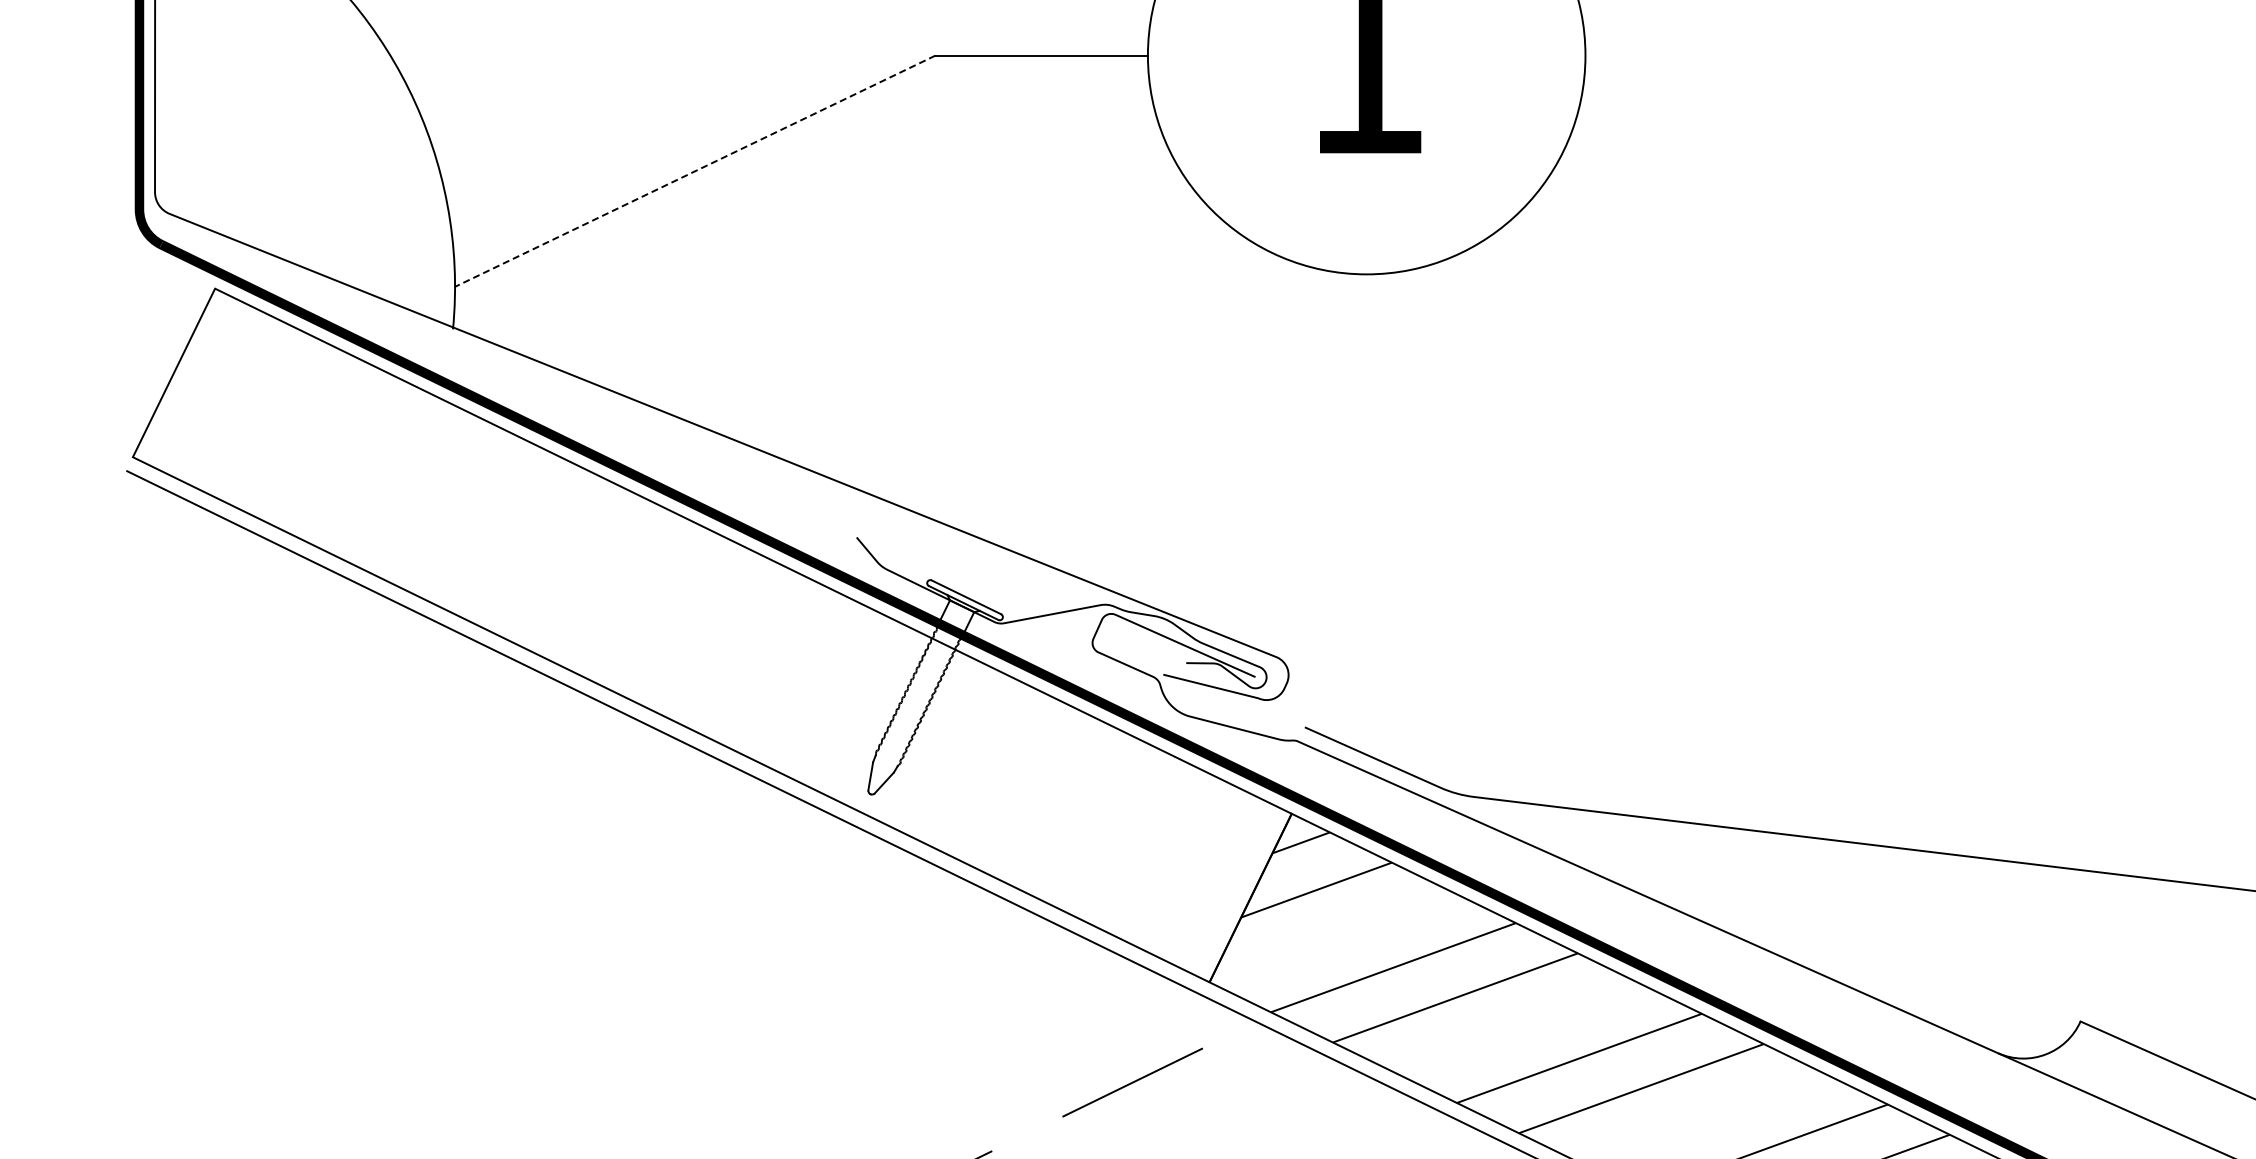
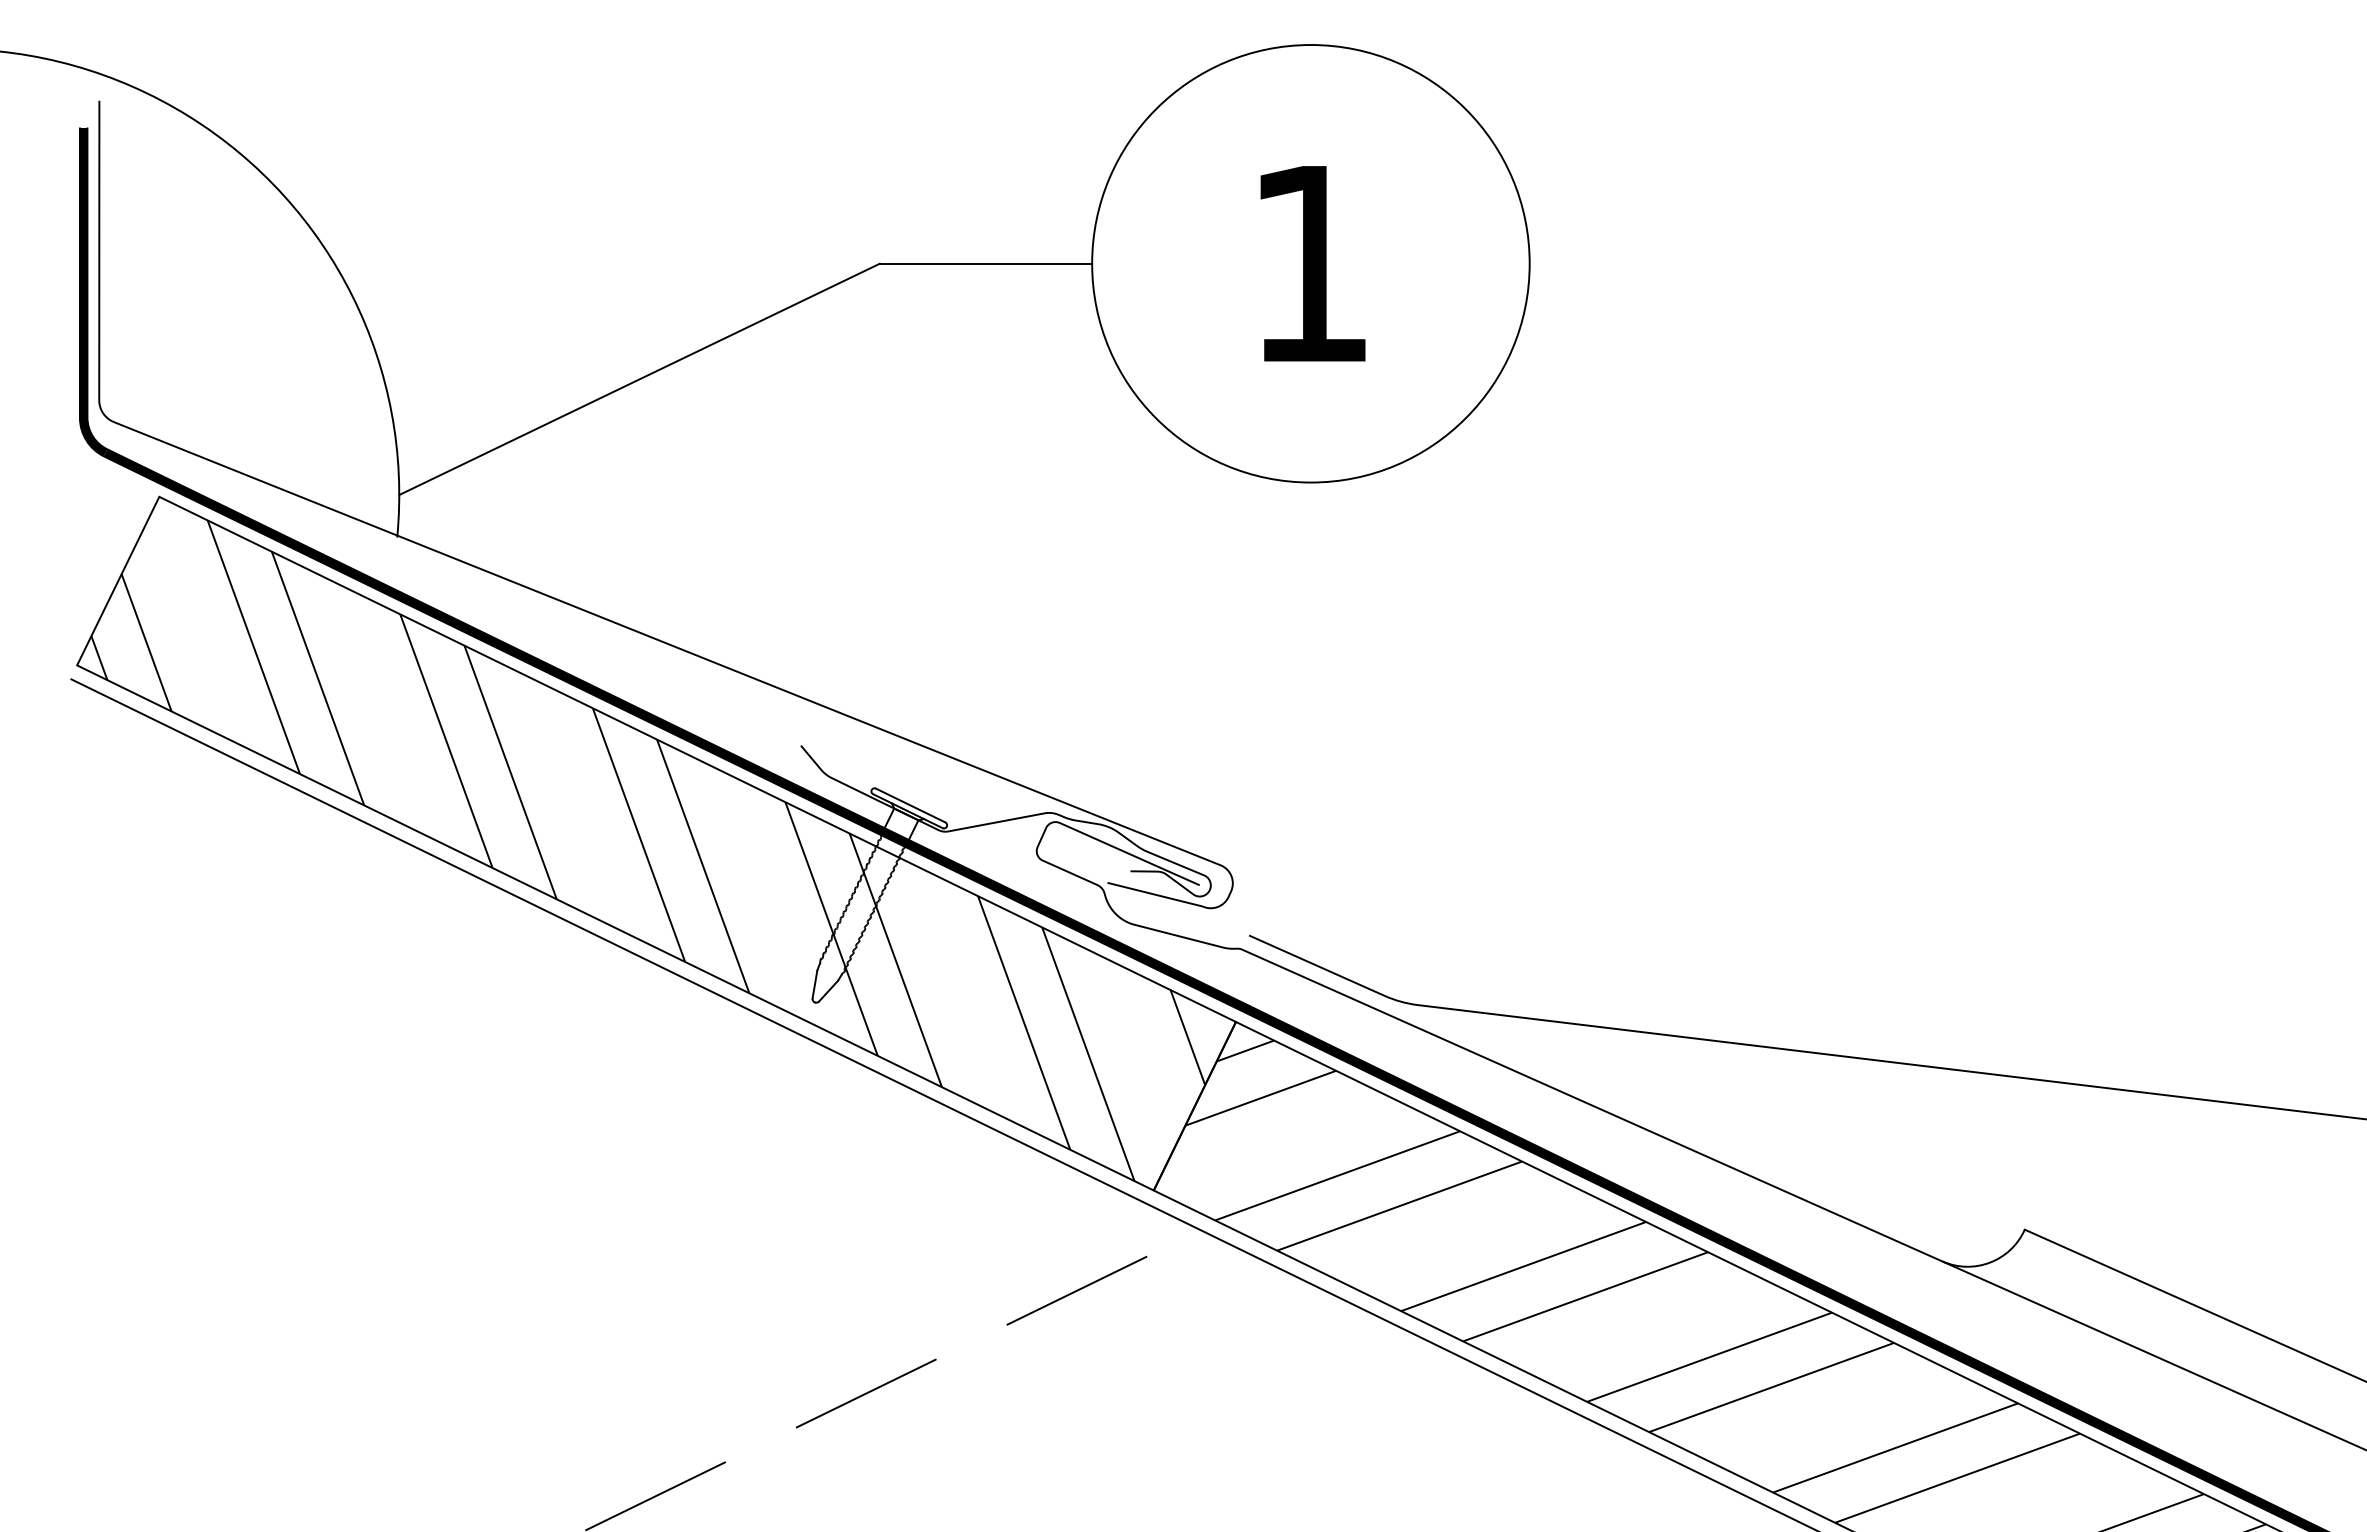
line: (695, 171) -> (639, 379), dashed -> solid
hatch: (719, 642) -> (663, 850), added

